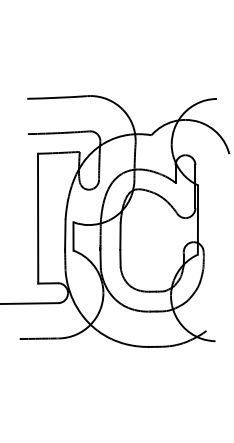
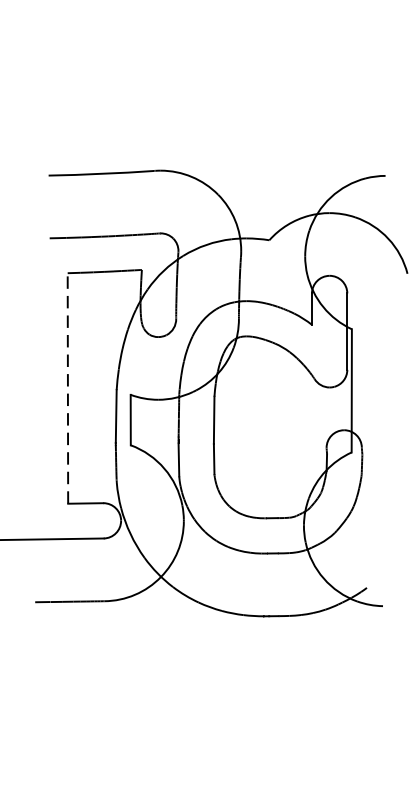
line: (38, 218) -> (68, 388), solid -> dashed

